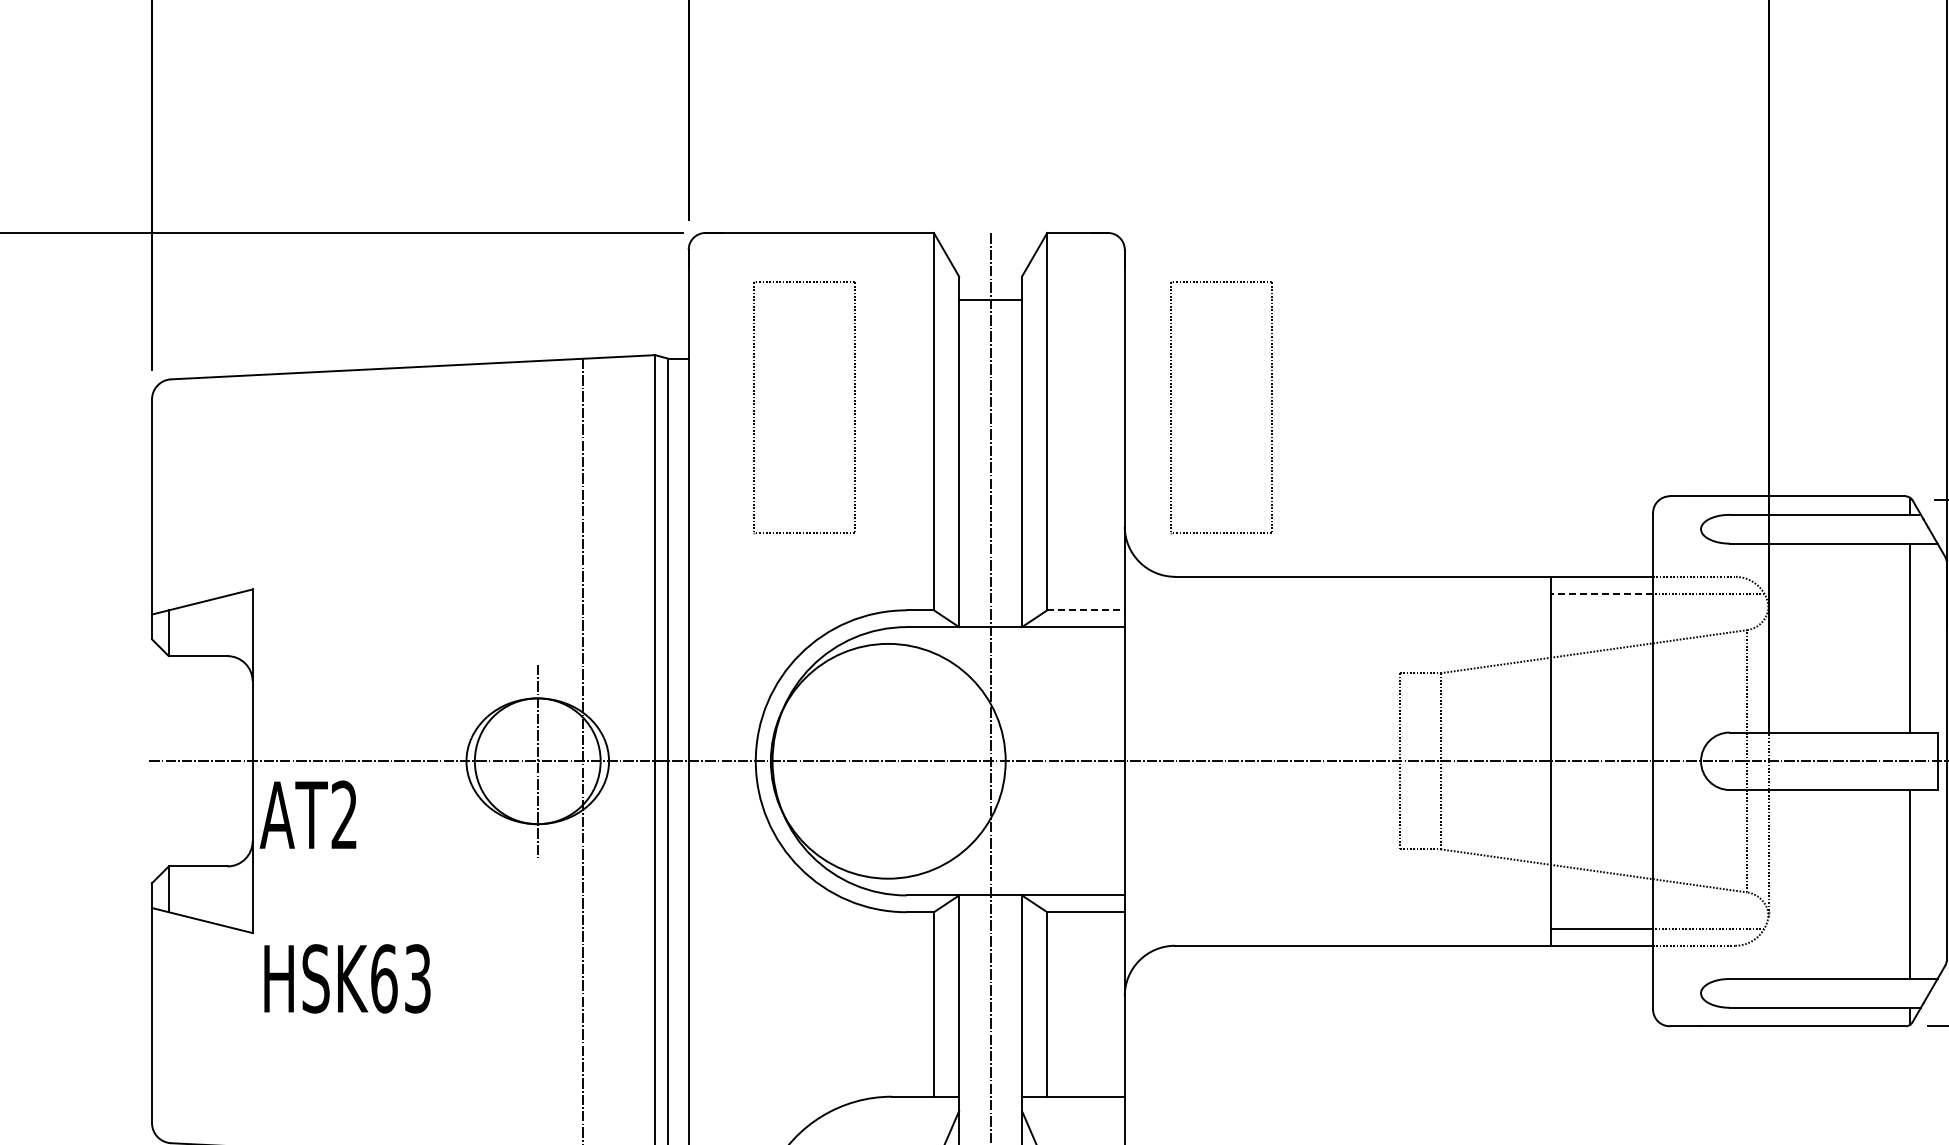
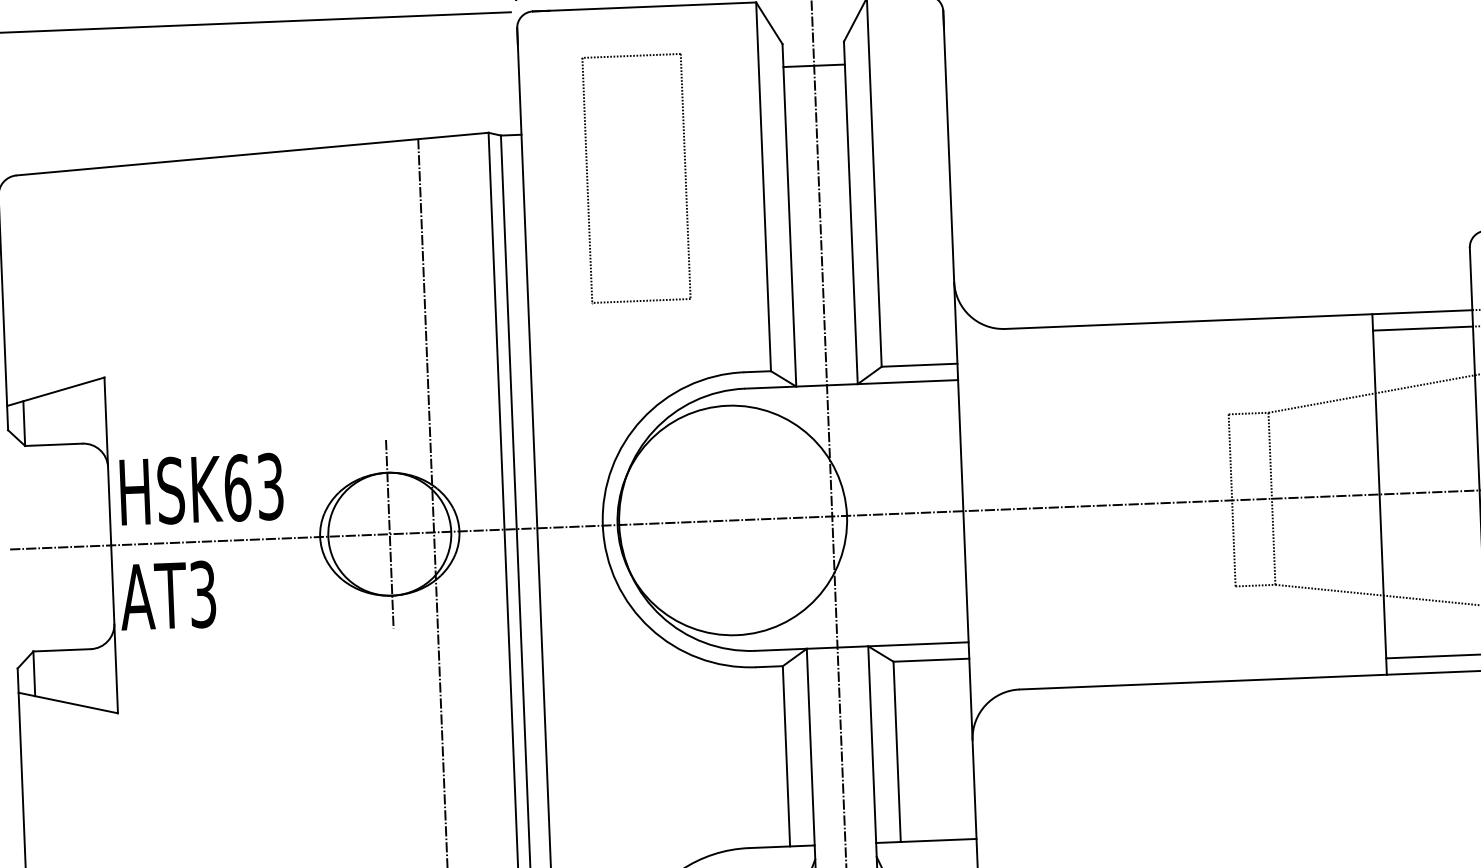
part: (1171, 407) -> (995, 163), removed
line: (1601, 593) -> (1422, 328), dashed -> solid
line: (1086, 610) -> (920, 365), dashed -> solid
text: (344, 814) -> (203, 593), AT2 -> AT3
text: (347, 978) -> (201, 489), moved

